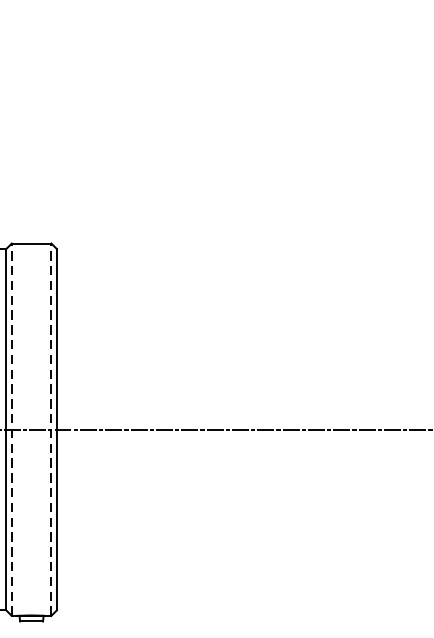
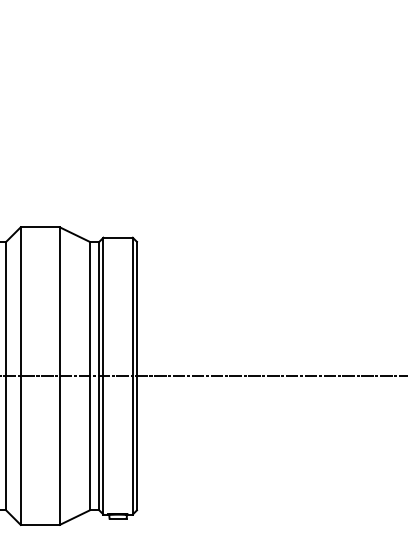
line: (11, 428) -> (103, 375), dashed -> solid
line: (50, 428) -> (132, 375), dashed -> solid

